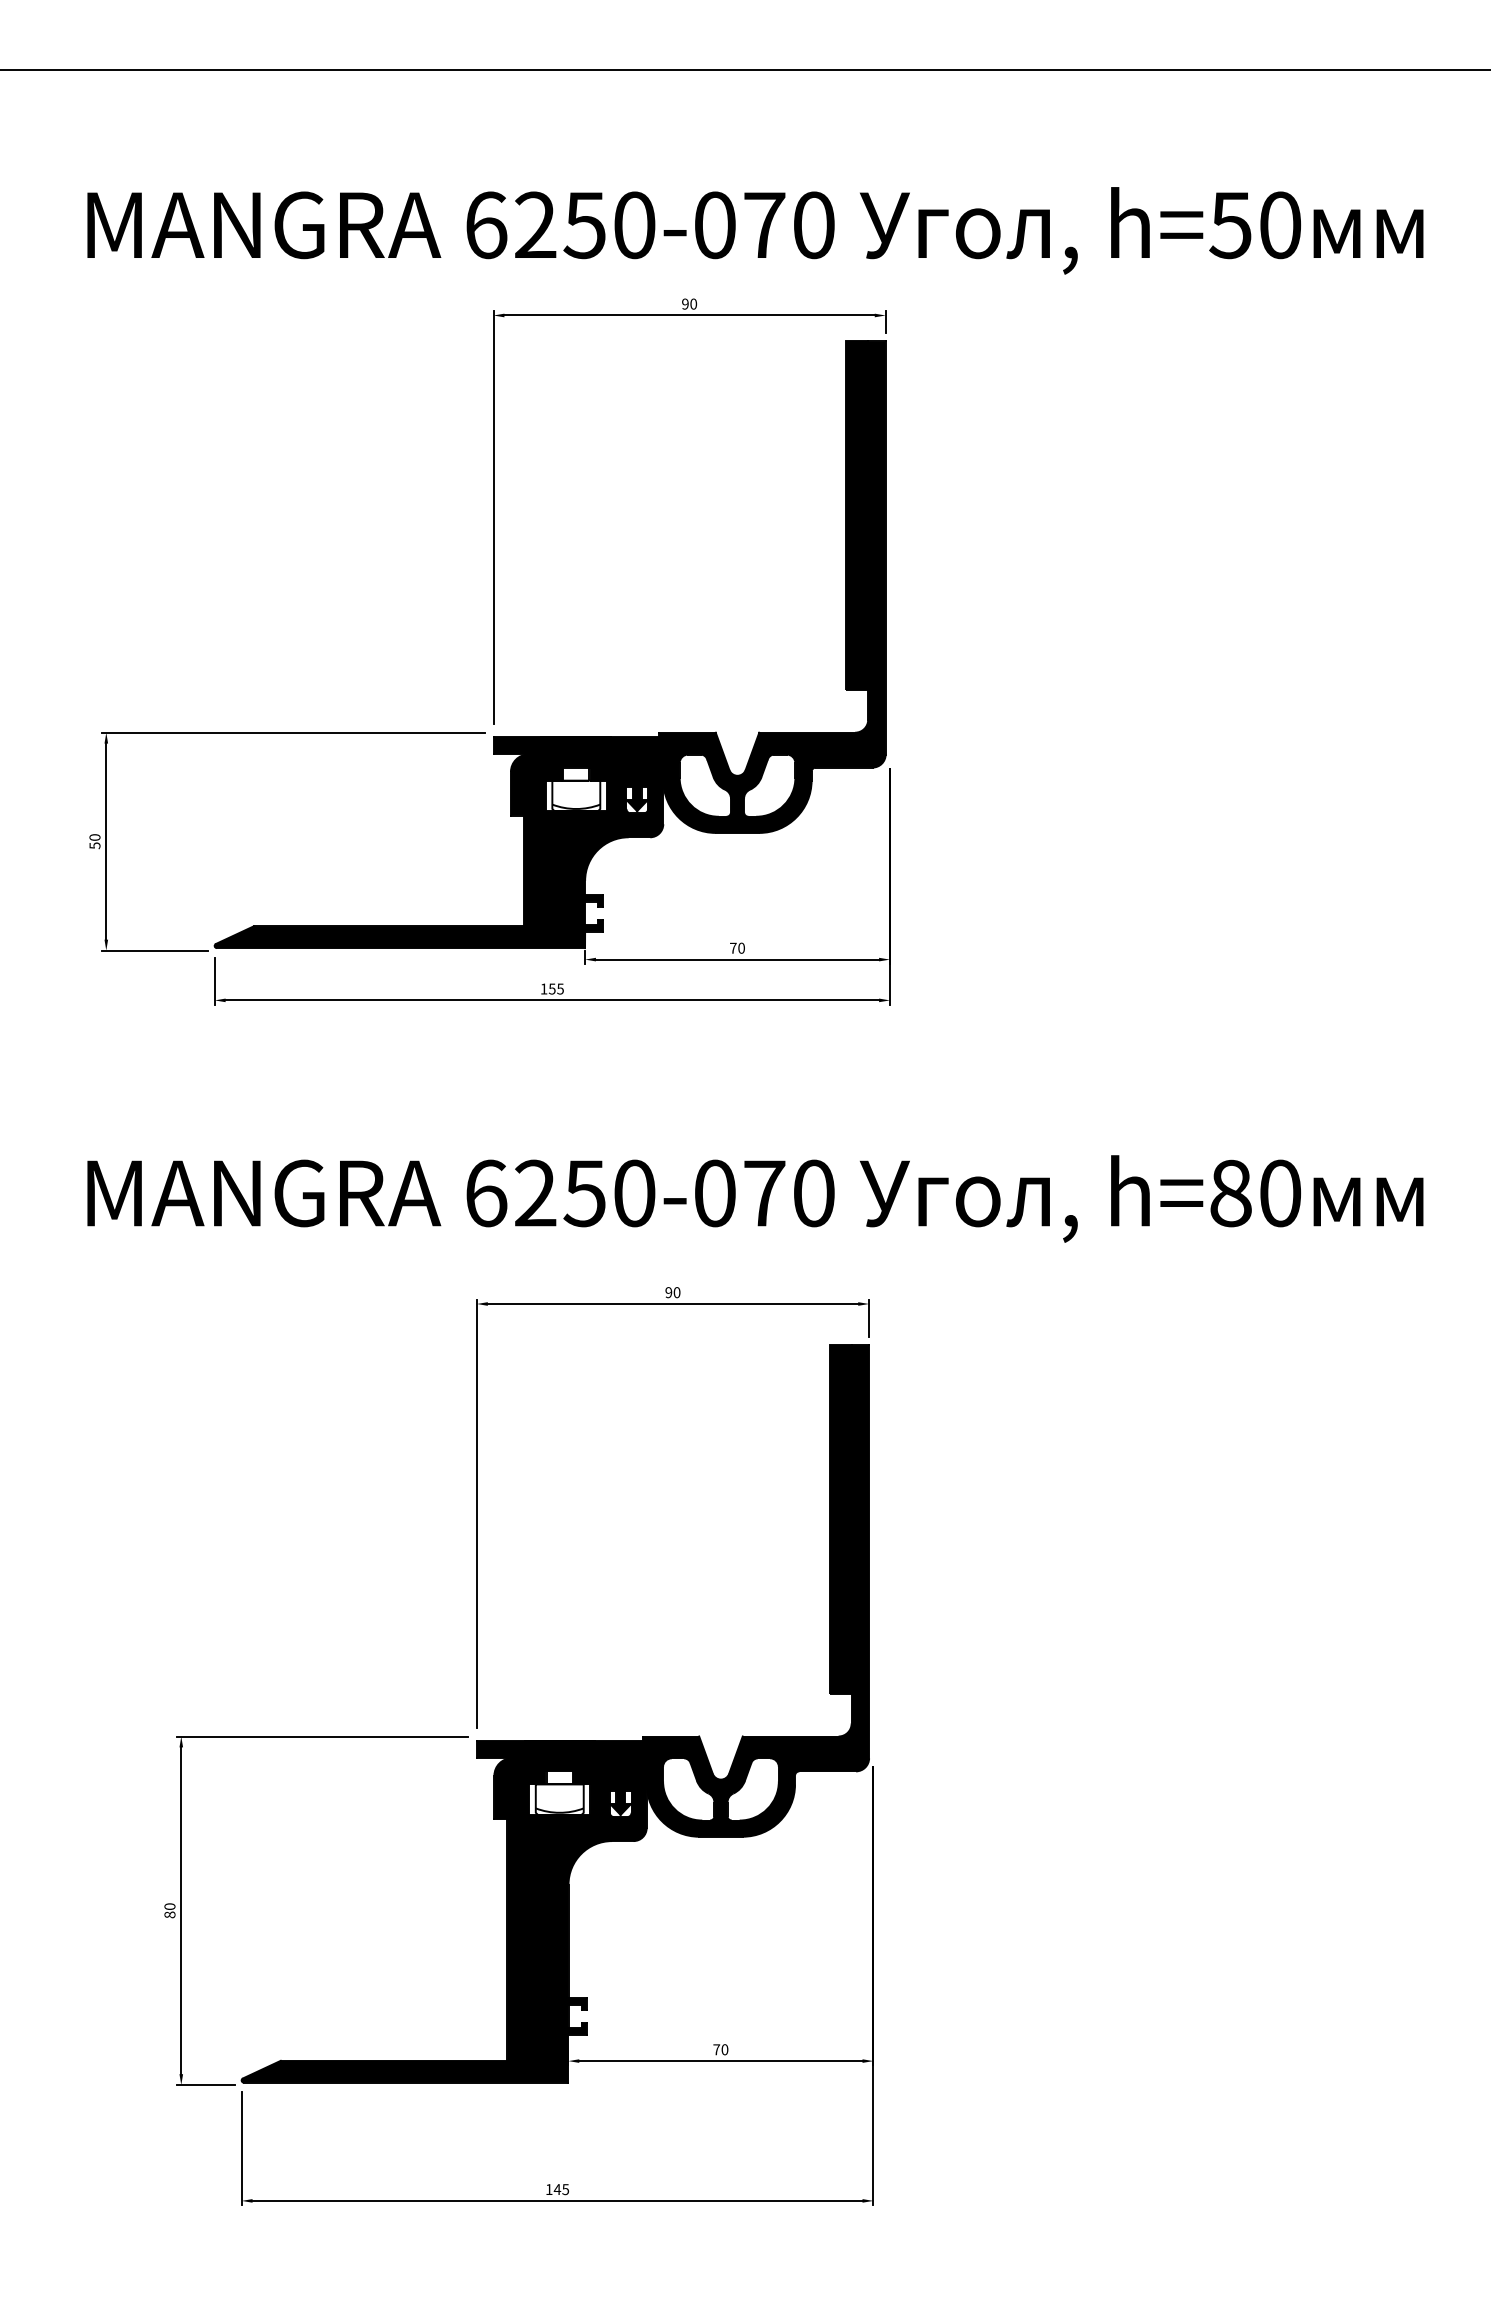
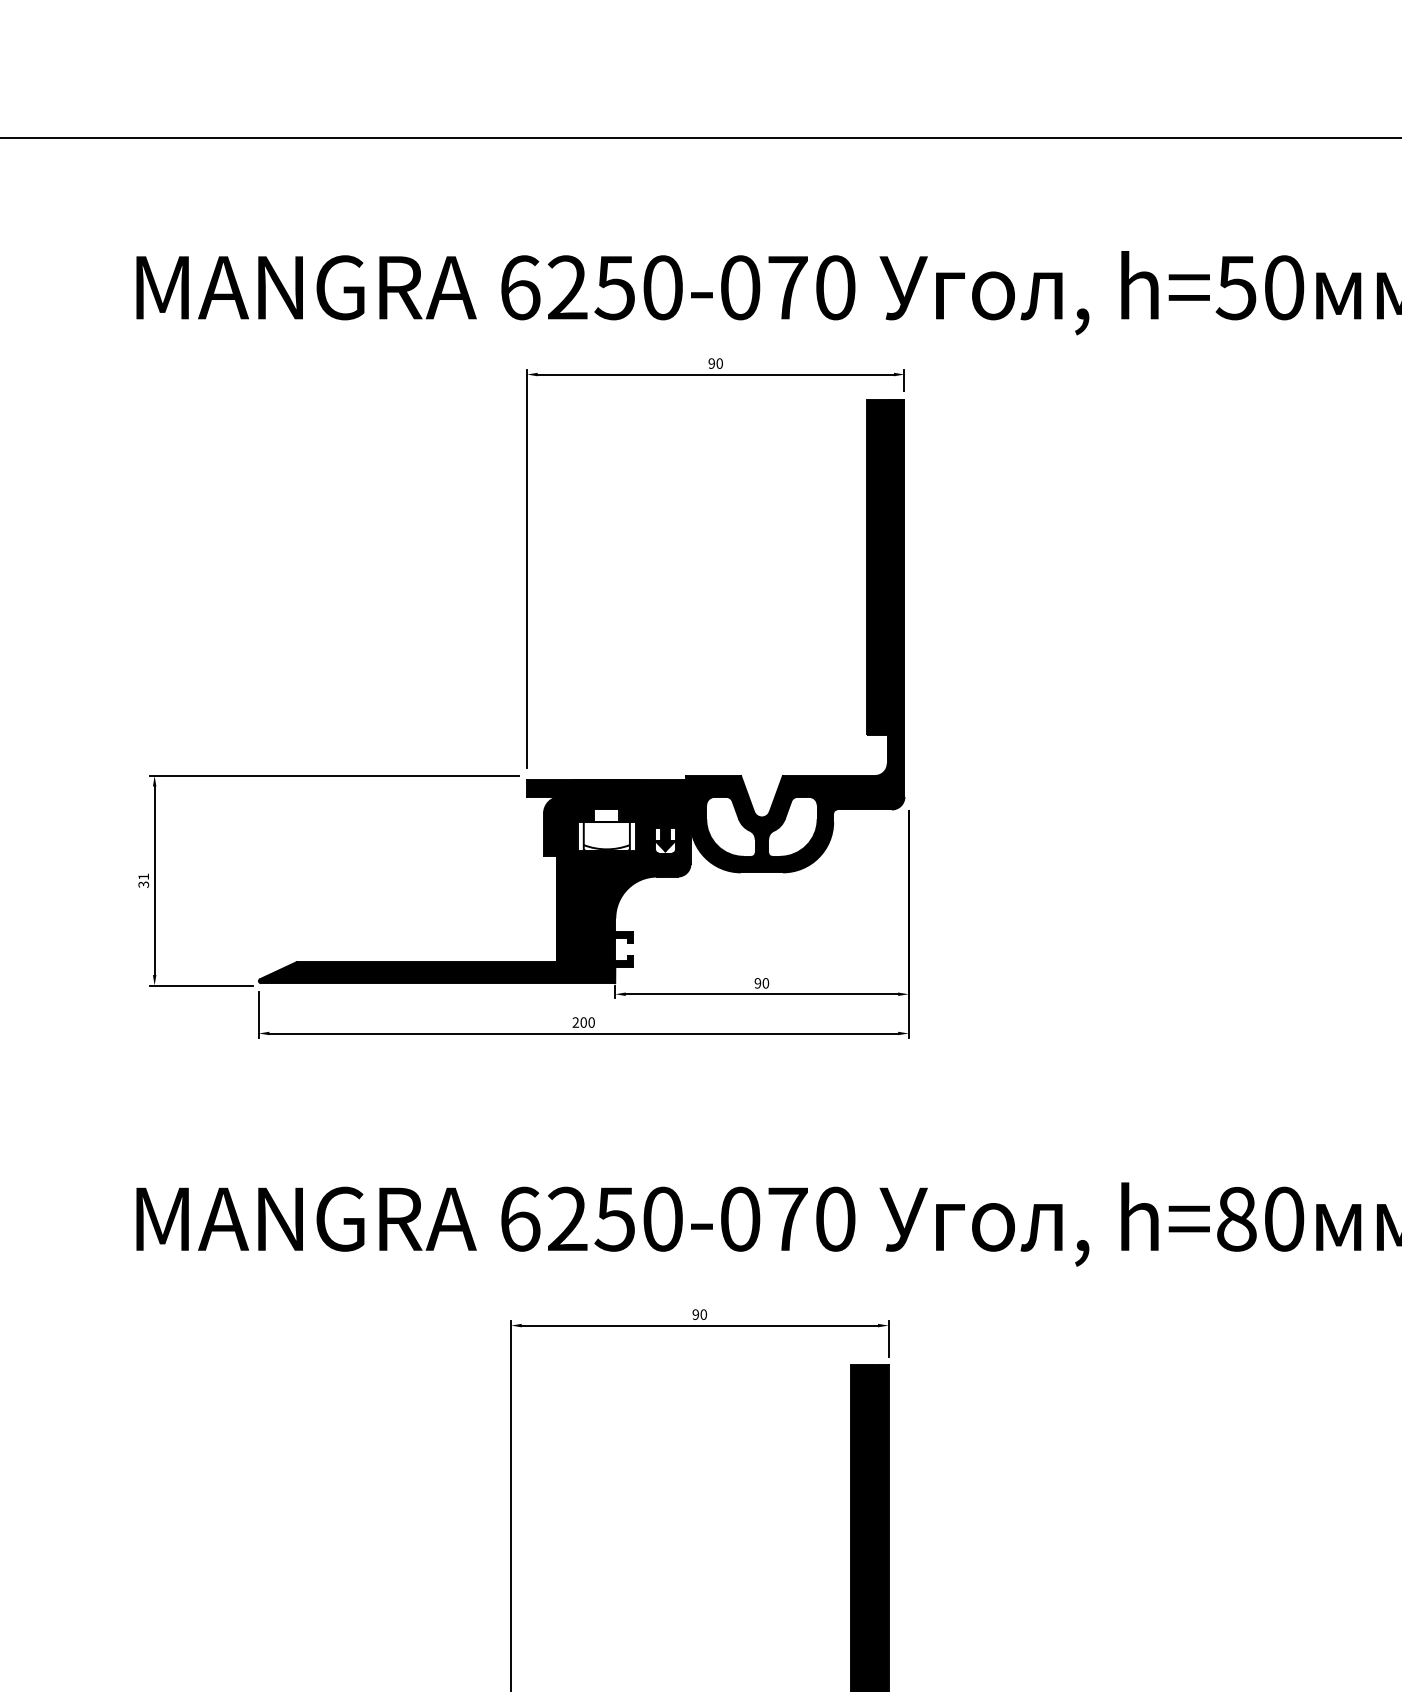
text: (94, 841) -> (143, 880), 50 -> 31
text: (733, 947) -> (758, 982), 70 -> 90
text: (551, 988) -> (582, 1022), 155 -> 200

